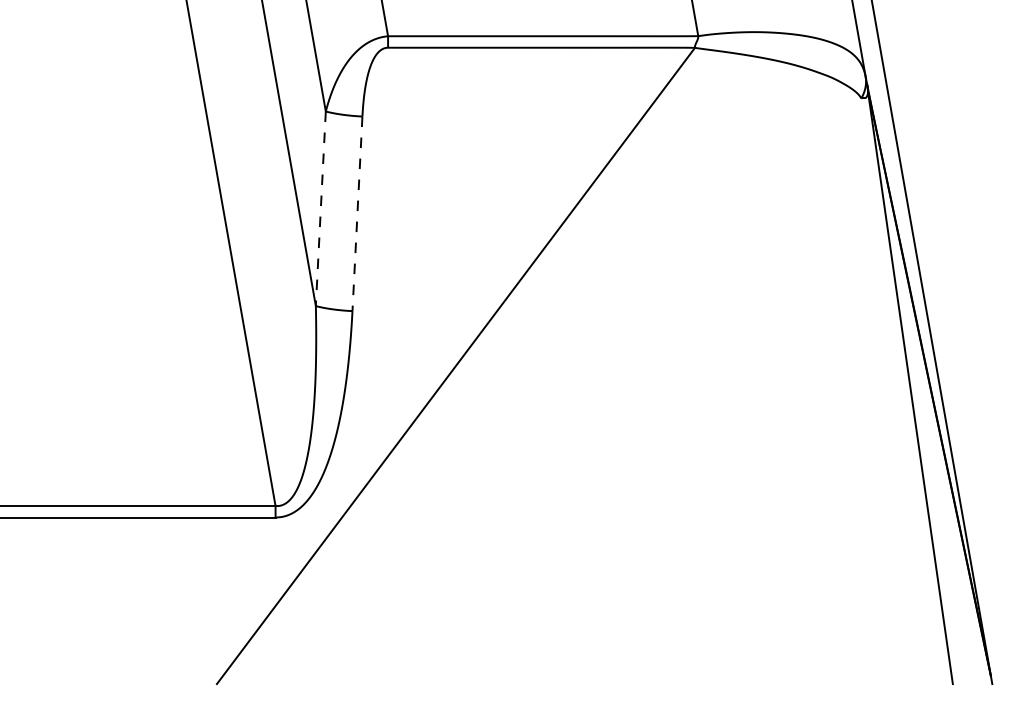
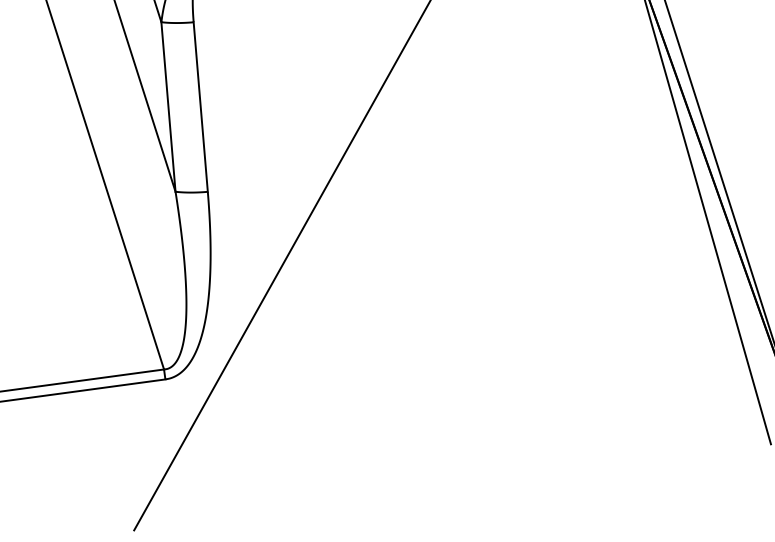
line: (320, 209) -> (168, 107), dashed -> solid
line: (357, 214) -> (200, 107), dashed -> solid

